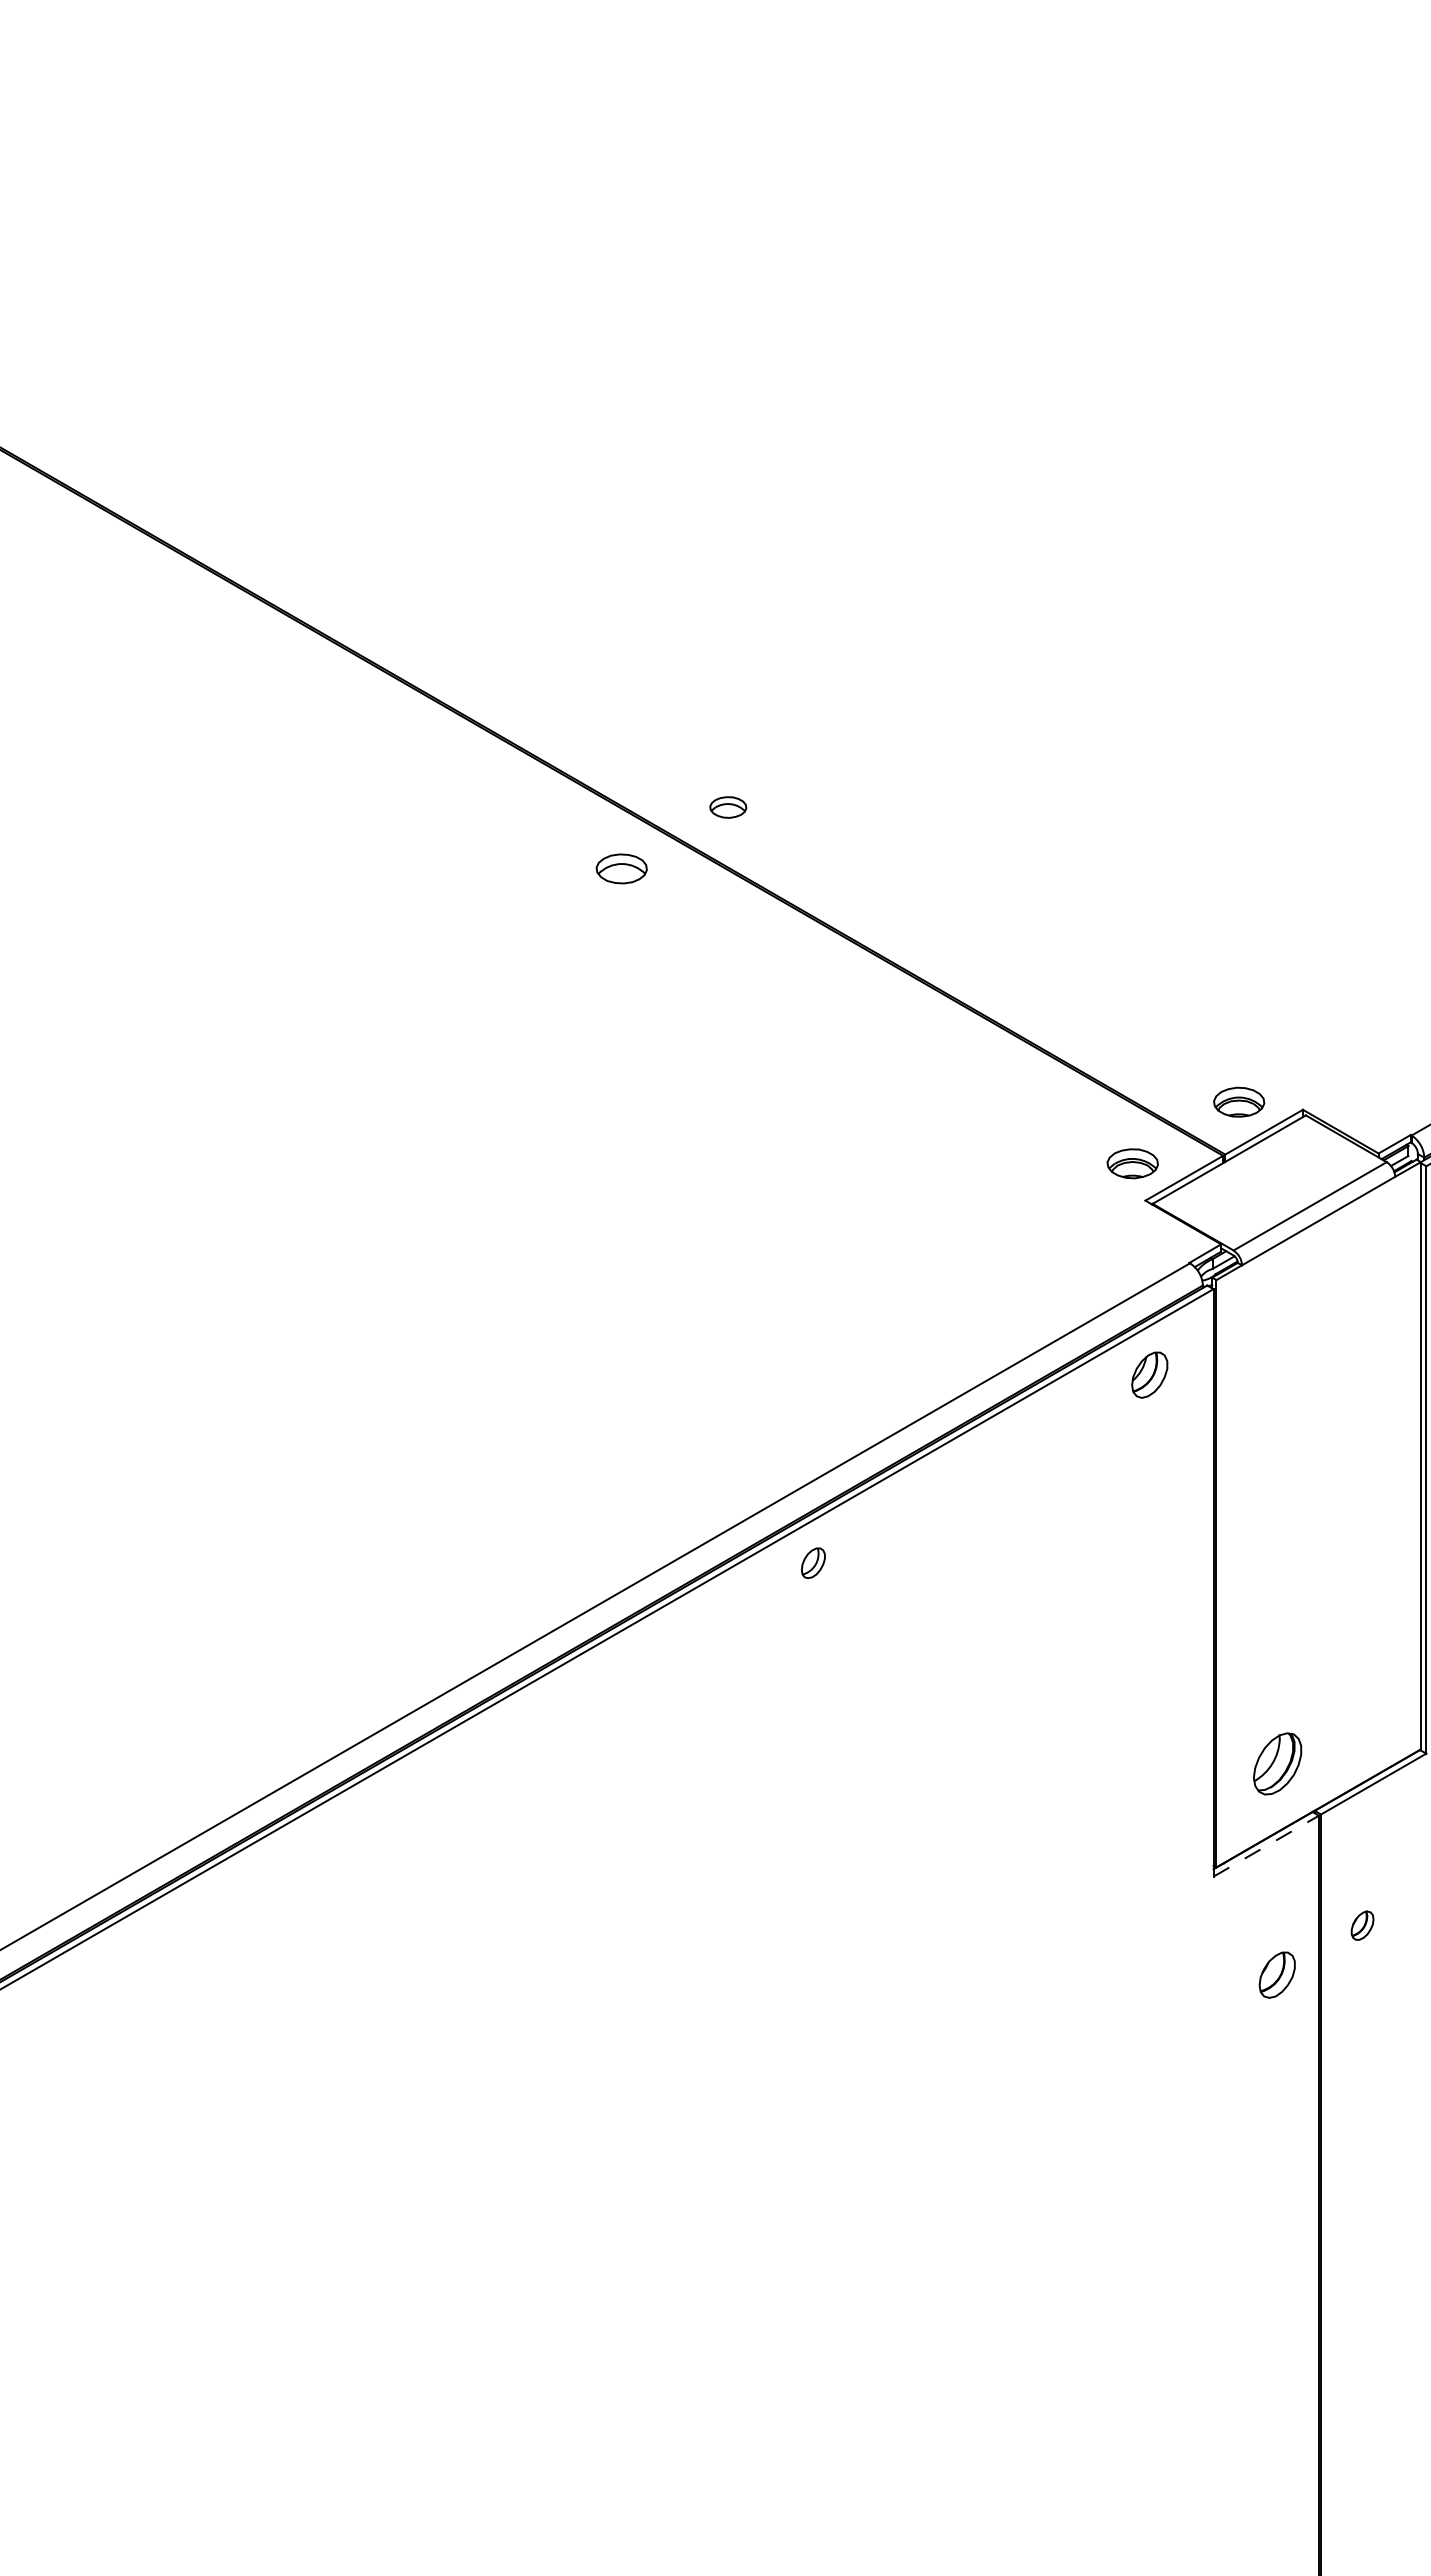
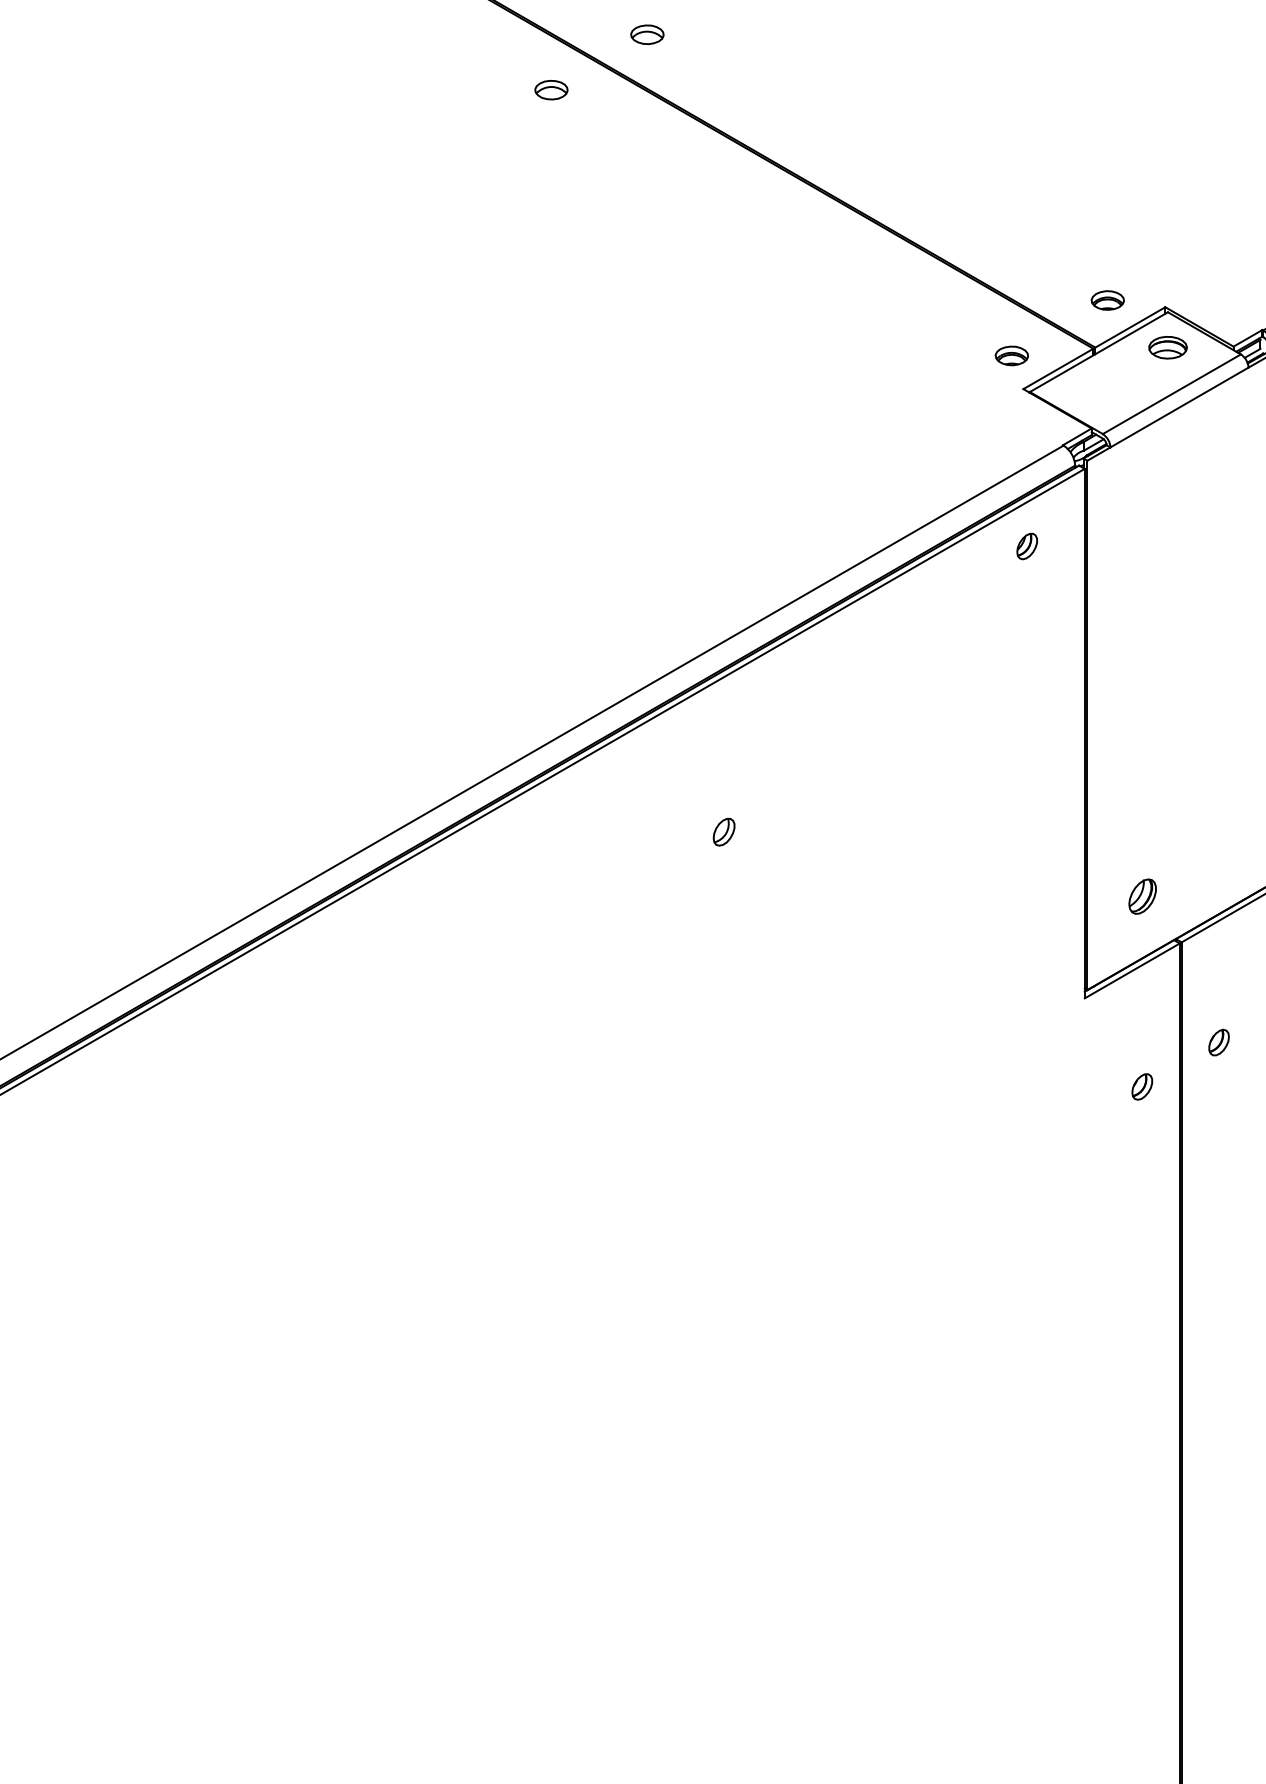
part: (621, 868) -> (551, 89), size x0.71
part: (1238, 1102) -> (1107, 300), size x0.71
part: (1305, 1154) -> (1167, 347), added
part: (1132, 1163) -> (1011, 355), size x0.71
part: (1149, 1375) -> (1027, 546), size x0.62
part: (813, 1563) -> (724, 832), moved
part: (1277, 1763) -> (1142, 896), size x0.62
line: (1266, 1846) -> (1132, 971), dashed -> solid
part: (1277, 1974) -> (1142, 1086), size x0.62

